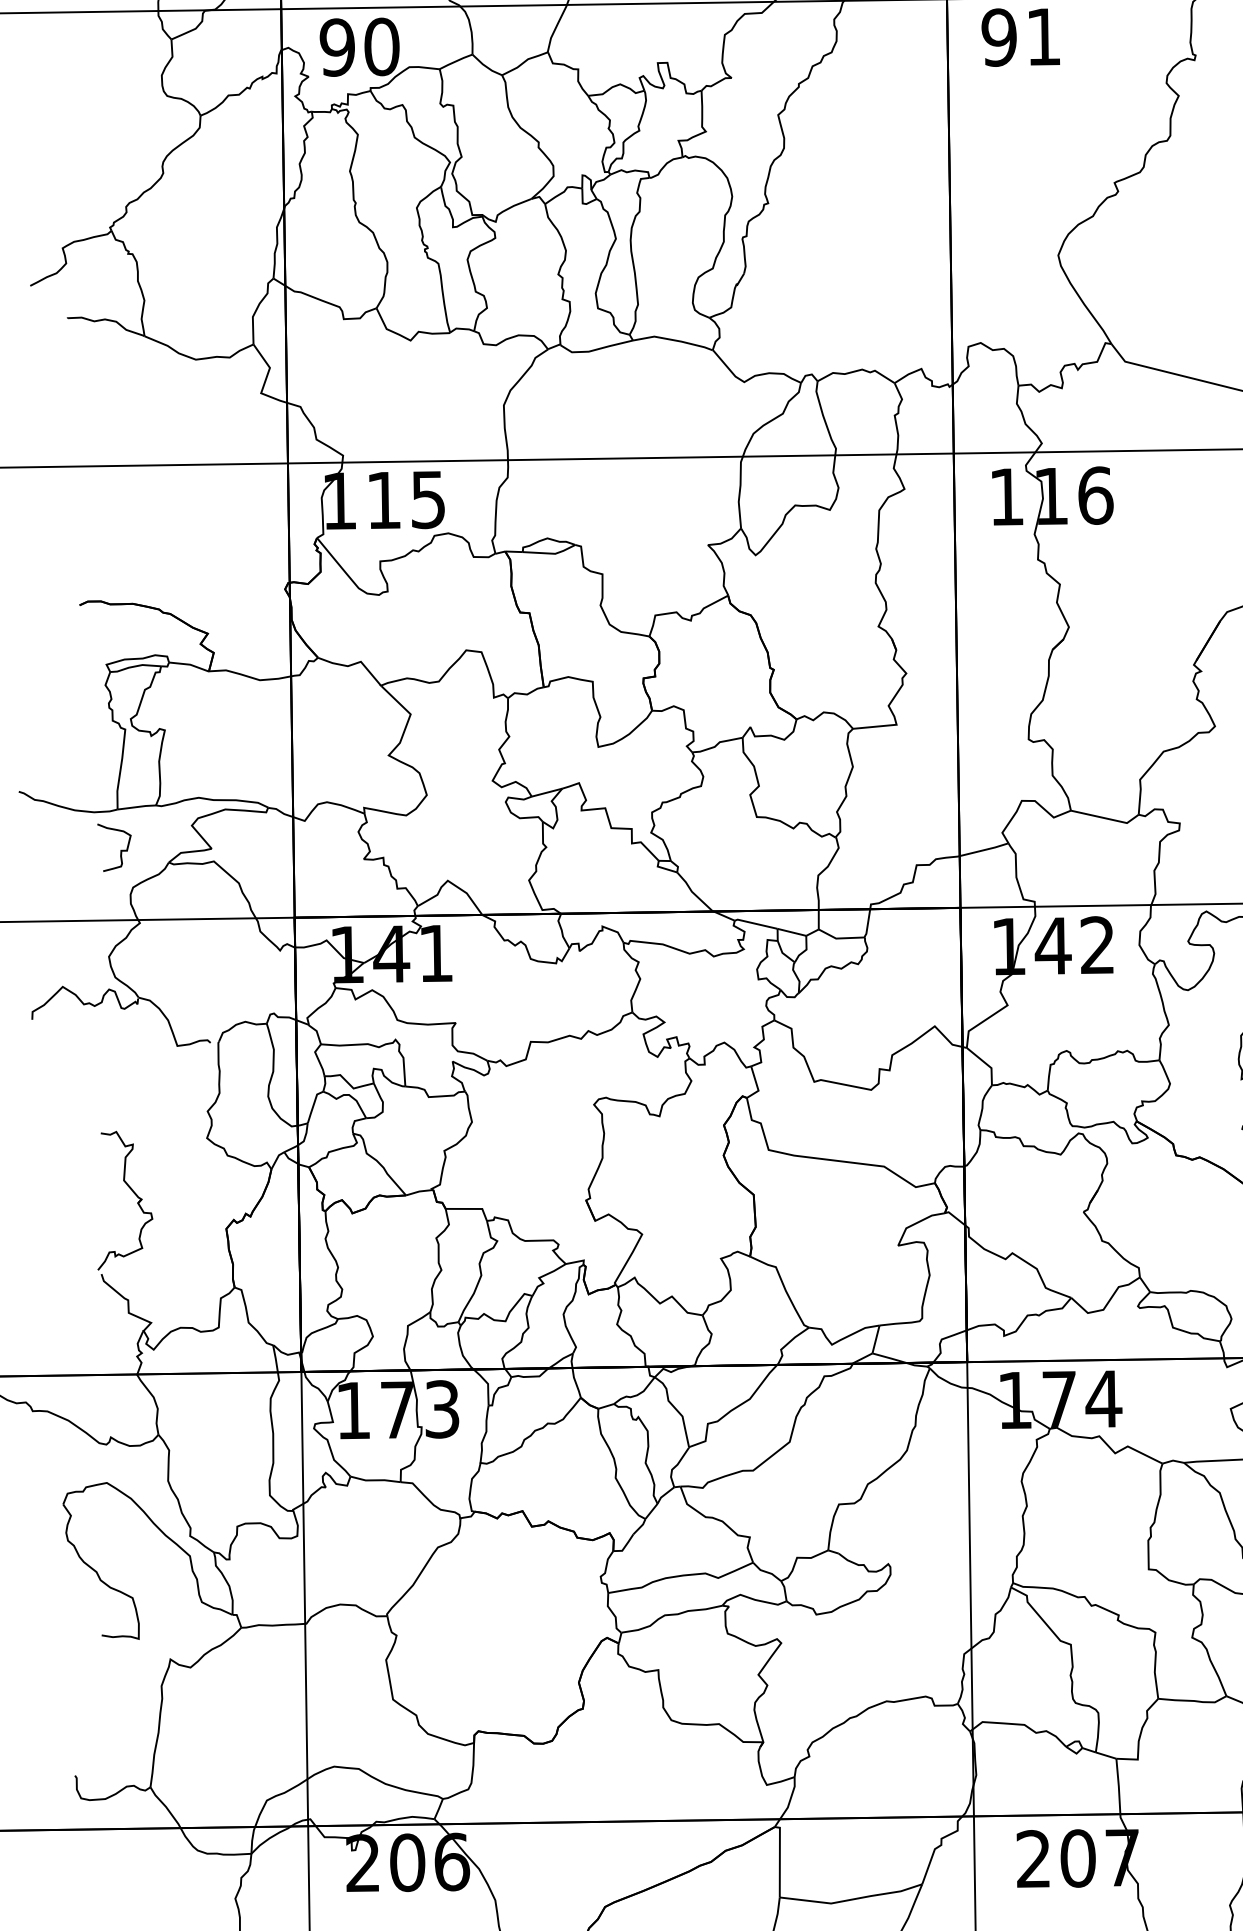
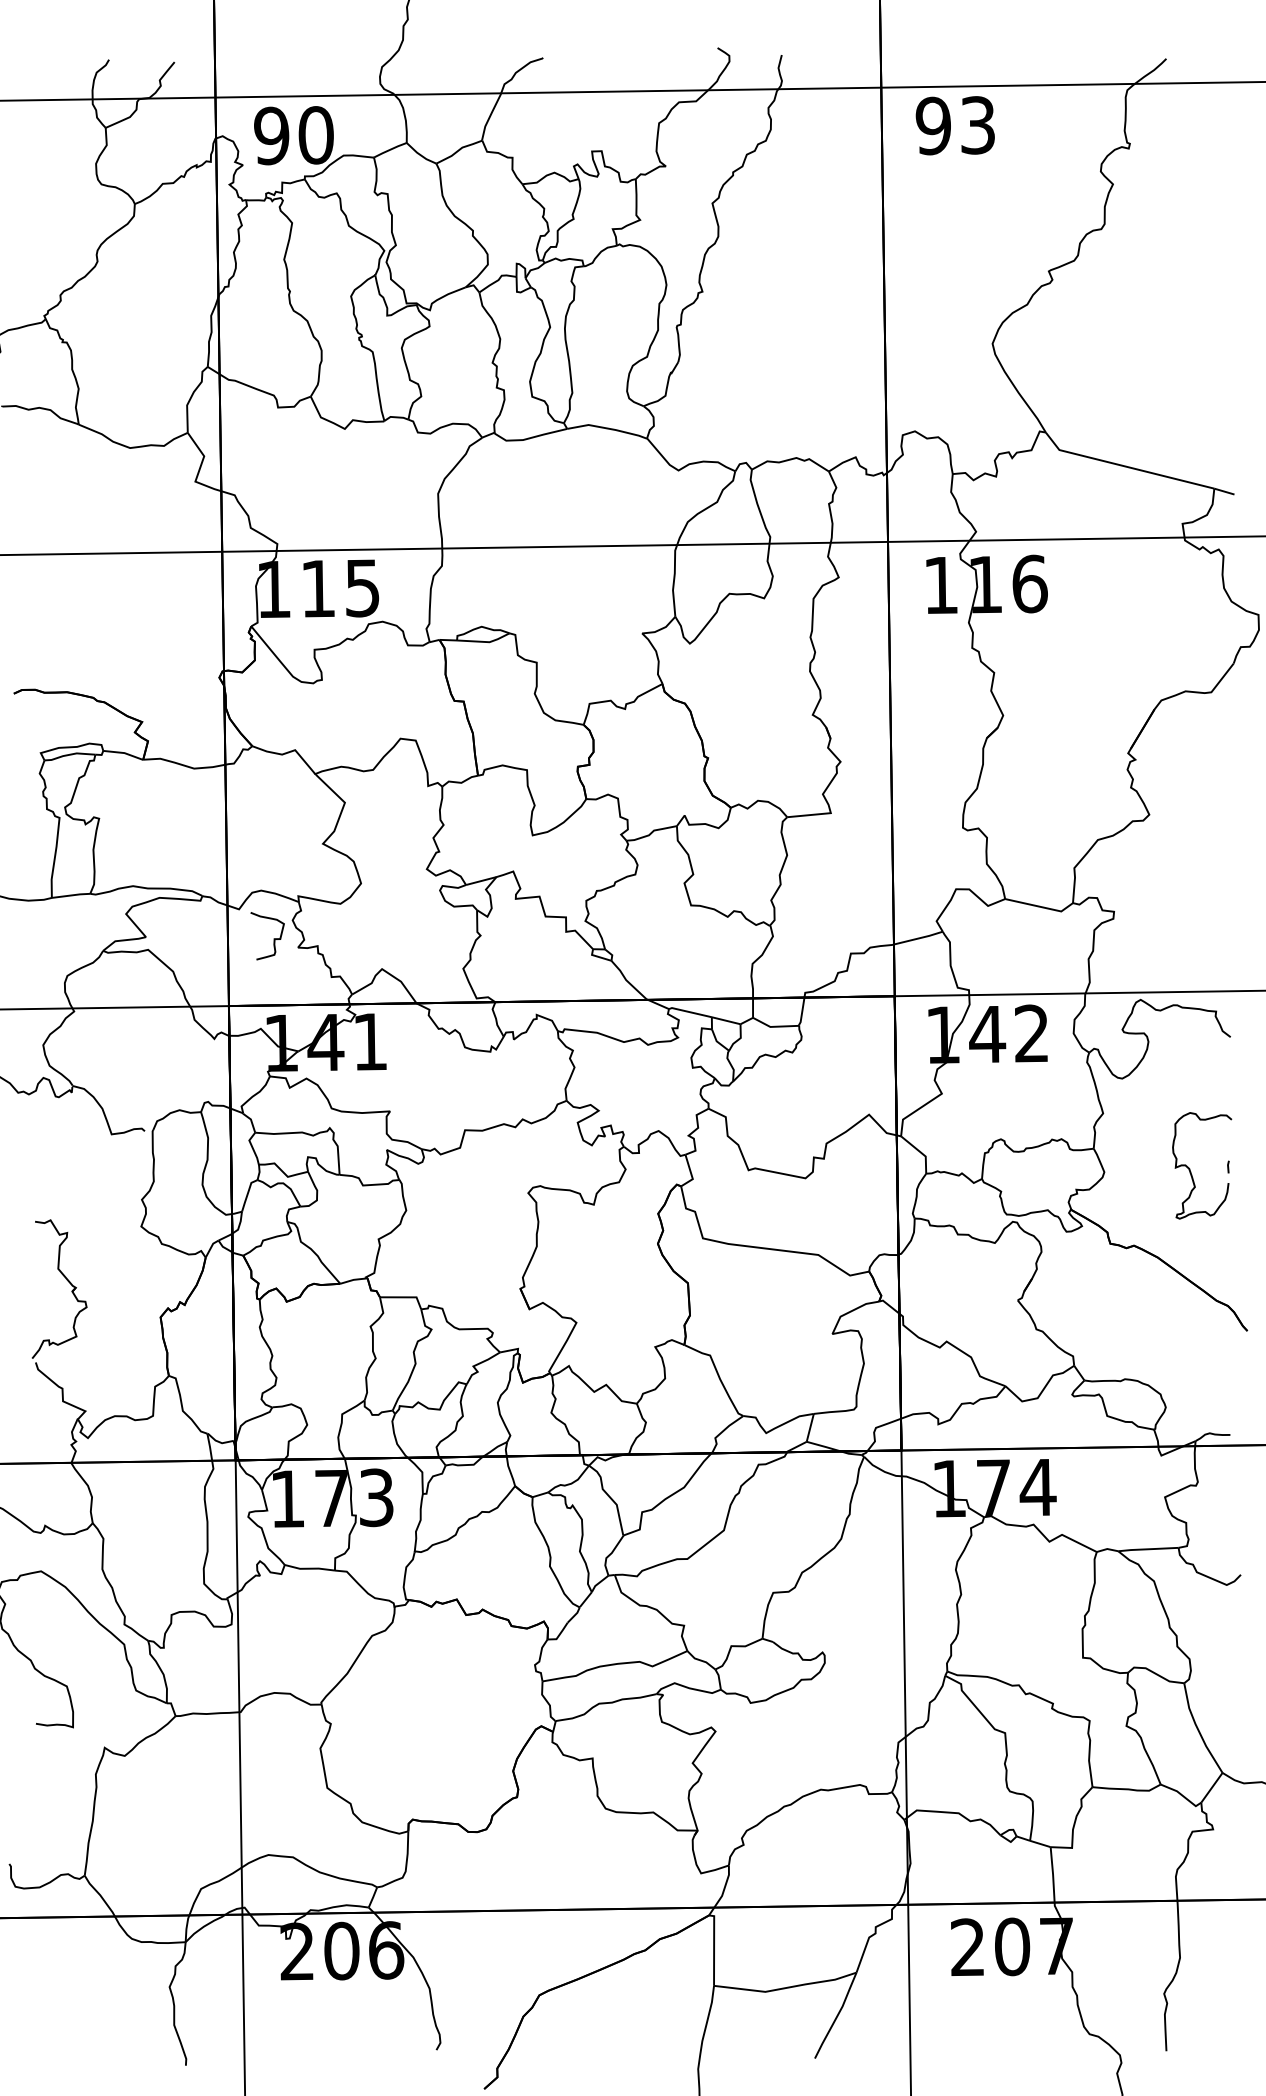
text: (1043, 37) -> (977, 125), 91 -> 93
curve: (120, 850) -> (273, 938), moved

